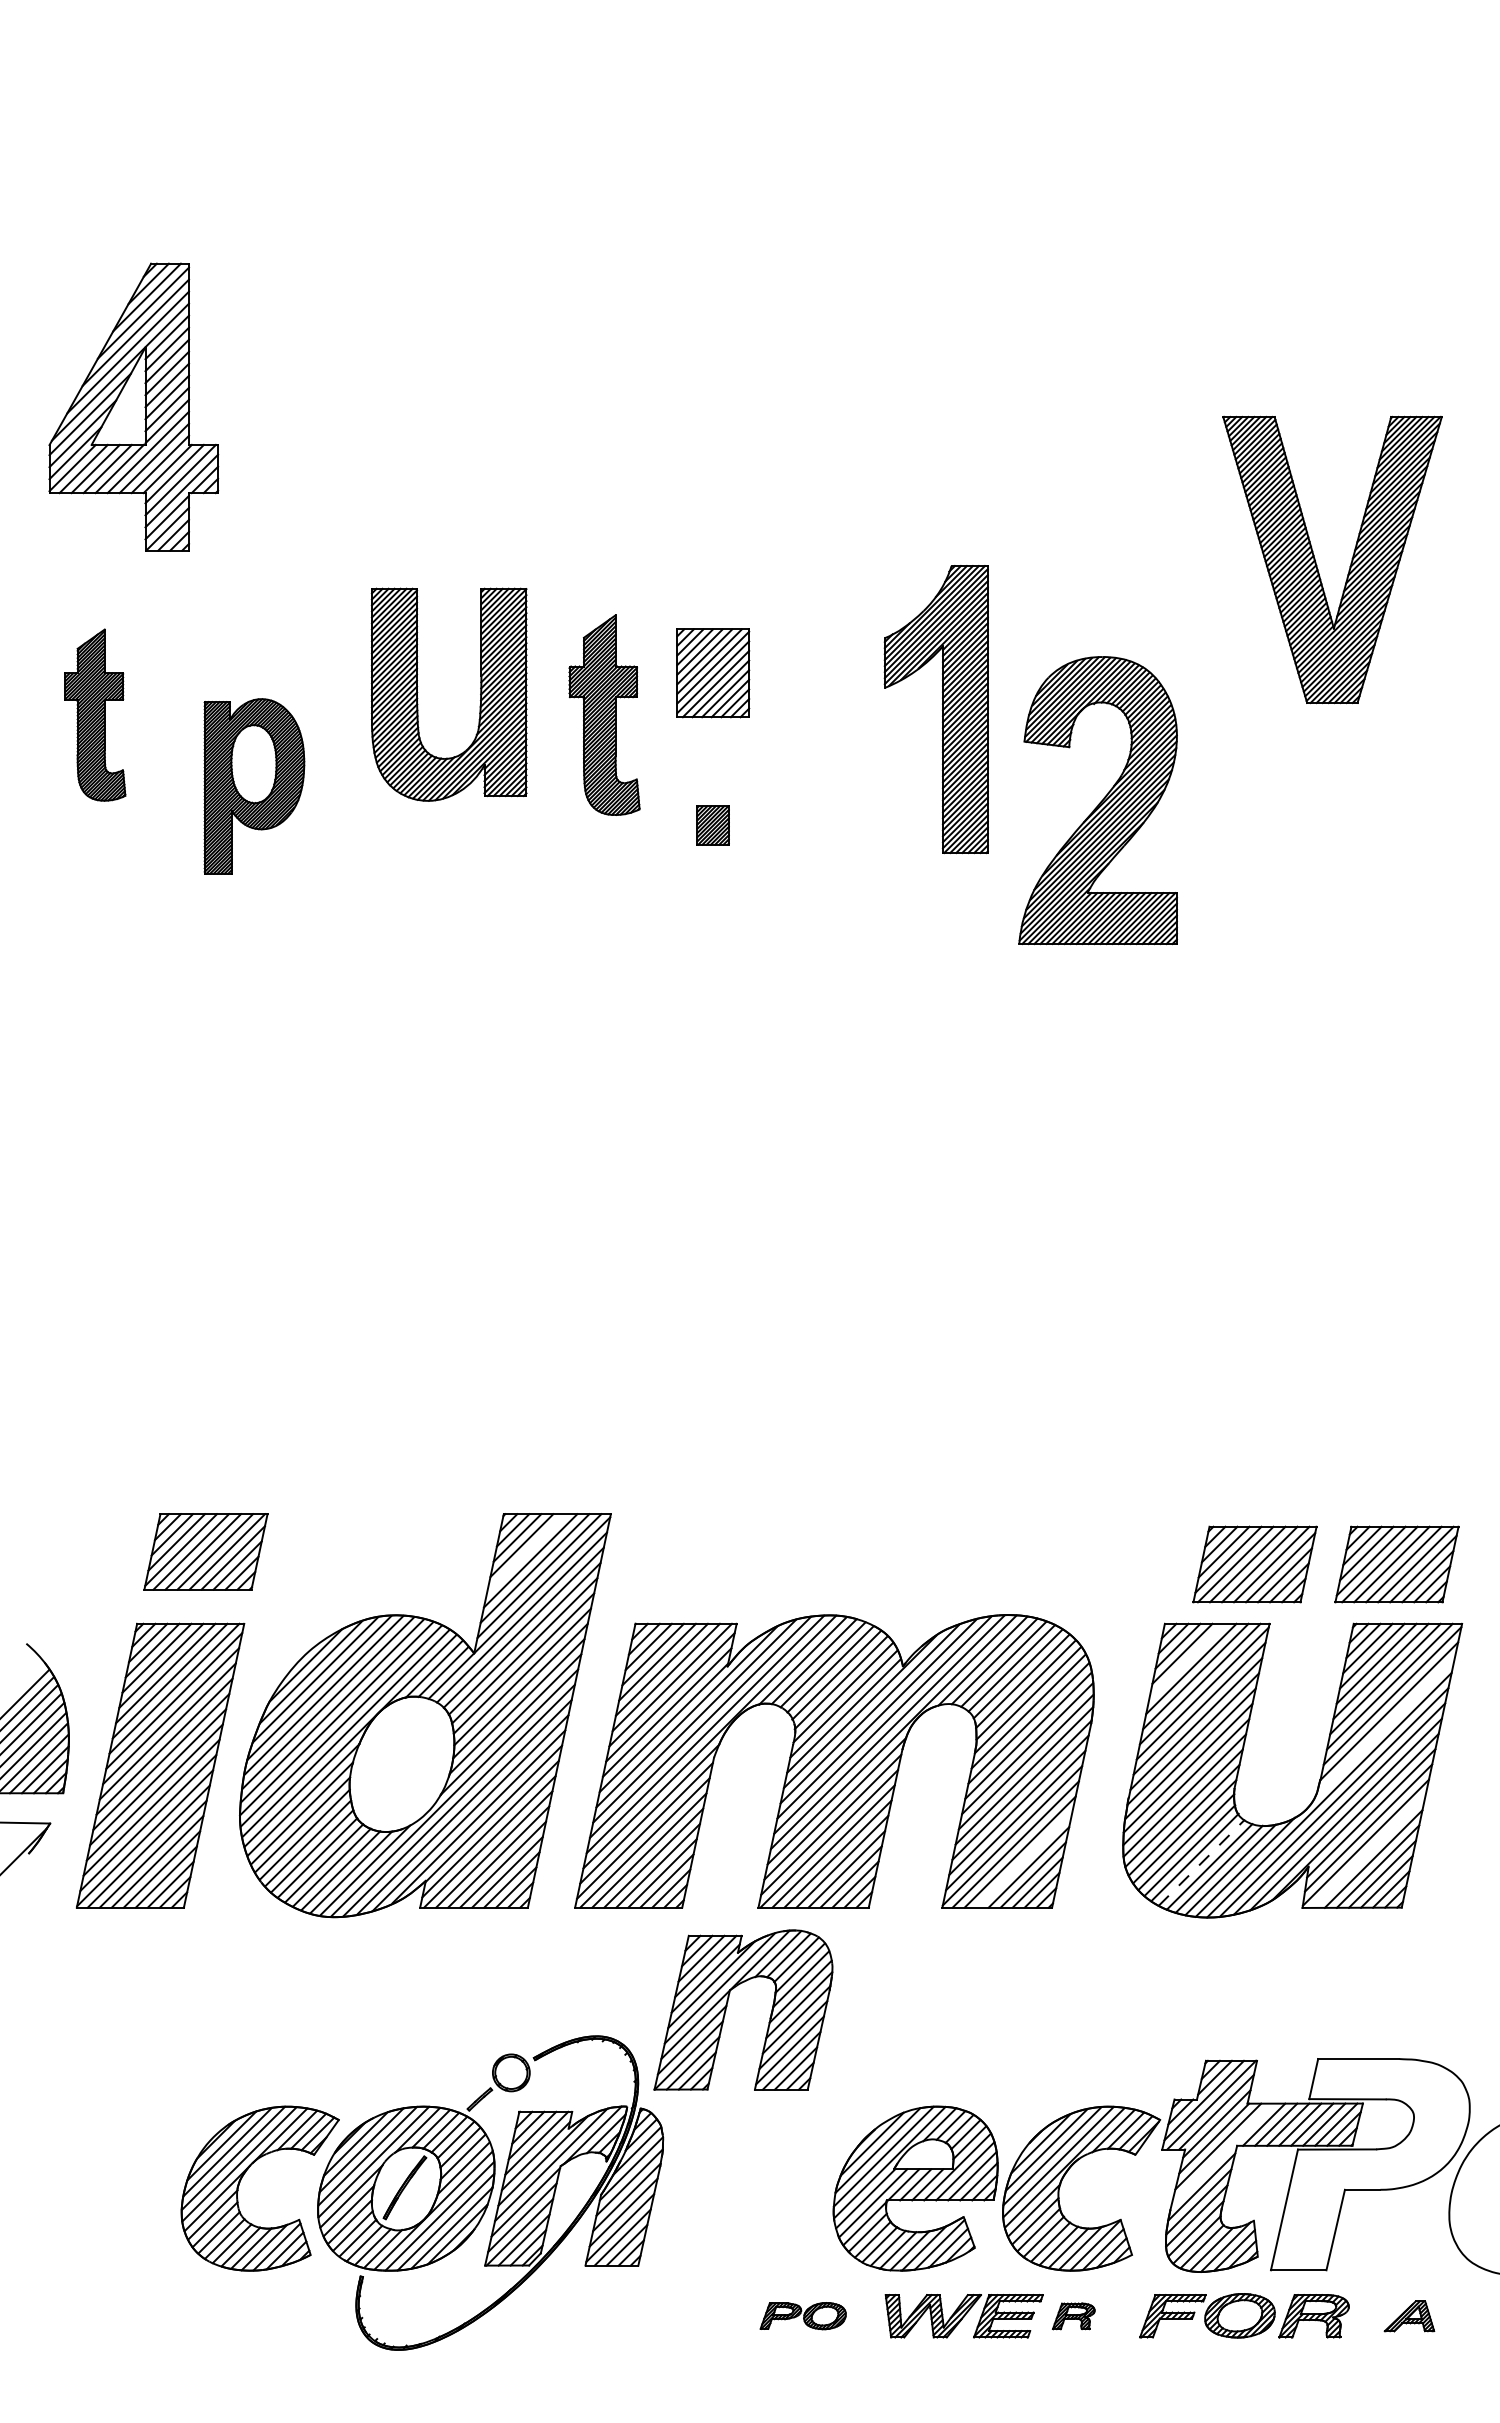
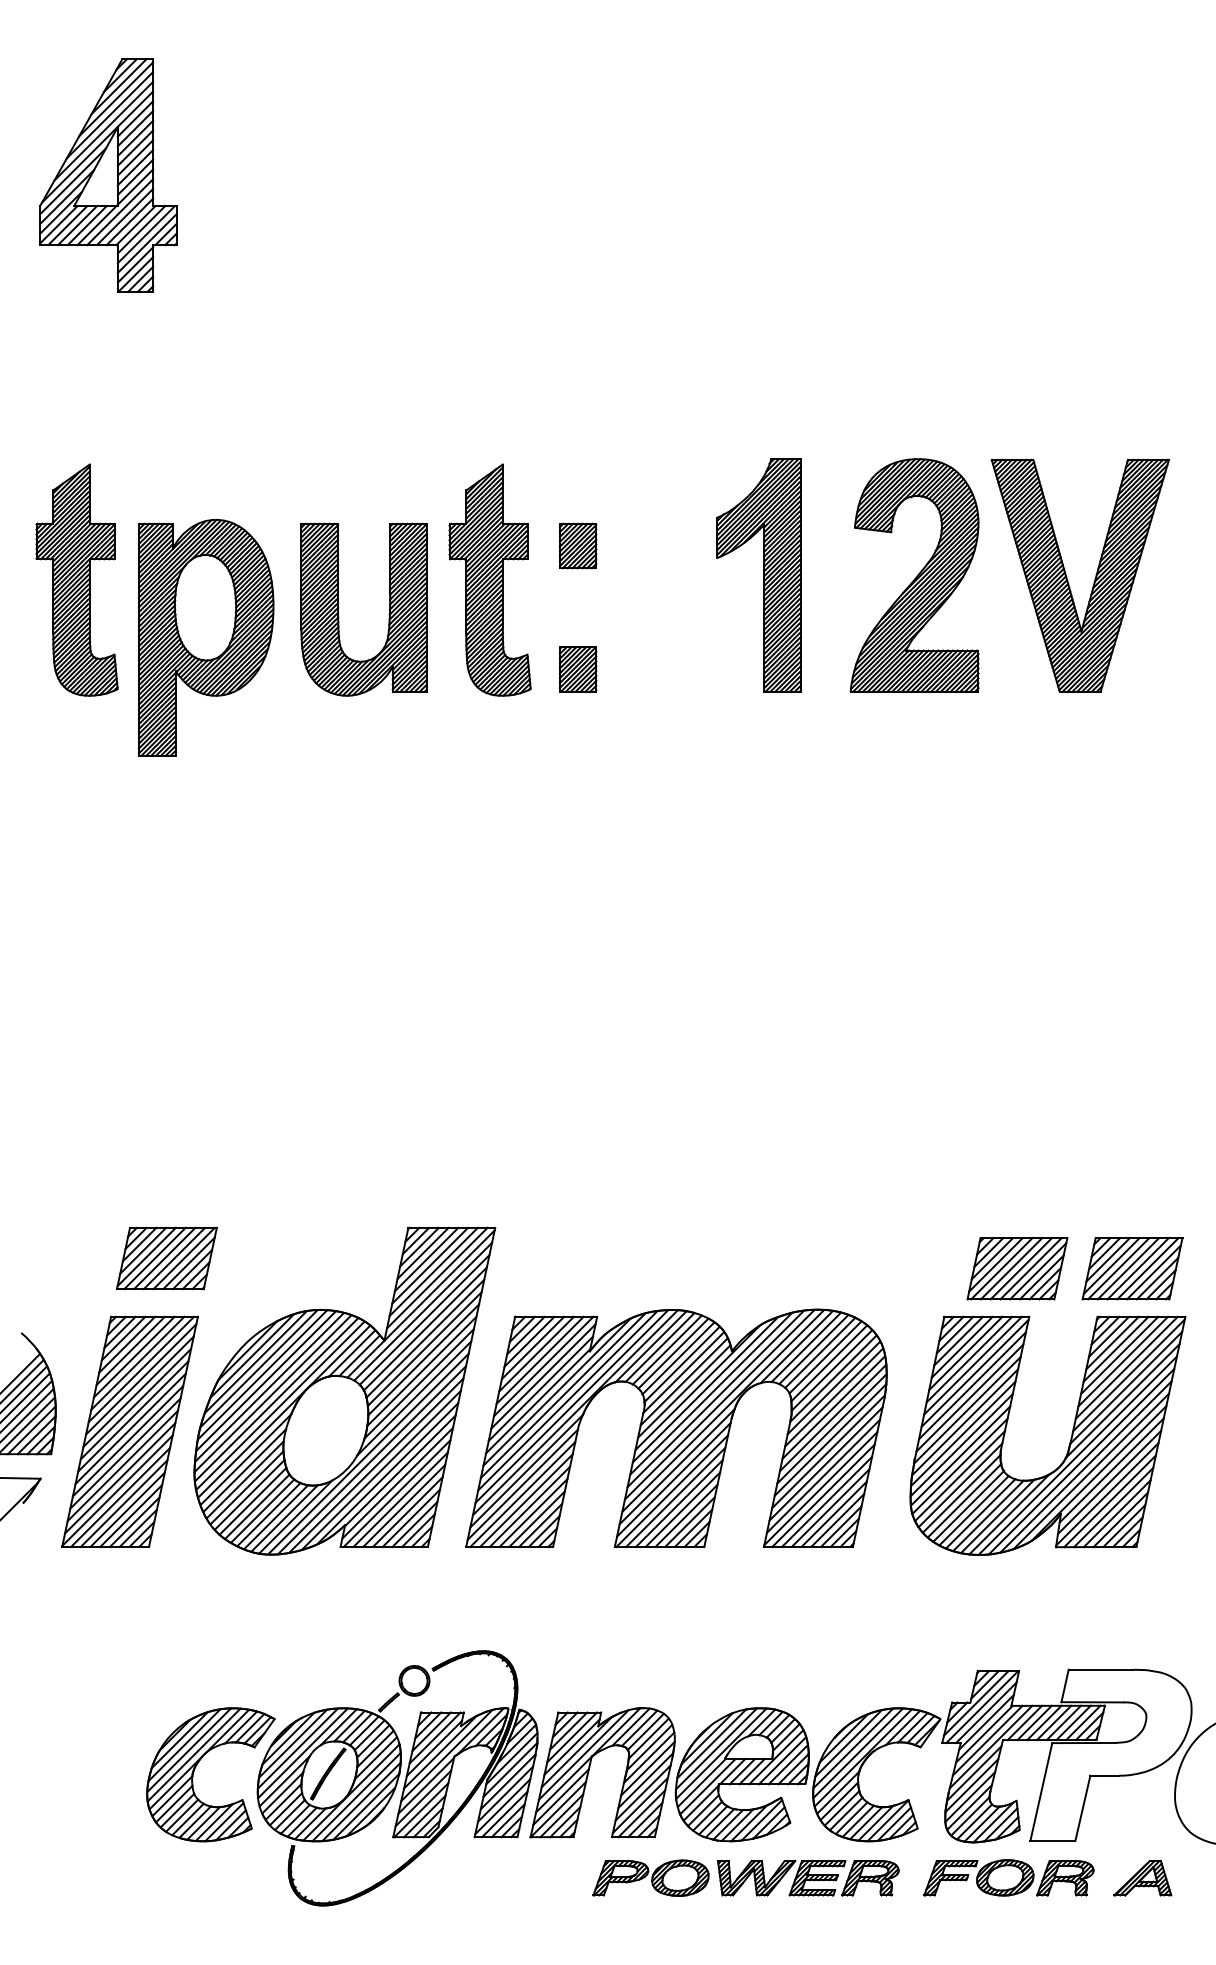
part: (133, 406) -> (108, 174), moved
part: (1317, 565) -> (1068, 580), moved
part: (712, 672) -> (577, 545), size x0.62
part: (418, 692) -> (339, 607), moved
part: (95, 714) -> (77, 579), size x1.67
part: (604, 714) -> (490, 579), size x1.43
part: (254, 786) -> (206, 637), size x1.67
part: (1097, 800) -> (914, 575), moved
part: (712, 825) -> (577, 669), size x1.43
line: (526, 1553) -> (426, 1259), added
line: (1186, 1661) -> (961, 1347), added
line: (1384, 1727) -> (1122, 1400), added
line: (1368, 1851) -> (1109, 1501), added
line: (1024, 1859) -> (830, 1507), added
line: (1201, 1863) -> (974, 1511), dashed -> solid
part: (727, 2006) -> (589, 1769), moved
line: (1222, 2154) -> (991, 1747), added
part: (803, 2315) -> (651, 1877), size x1.67
part: (1073, 2316) -> (870, 1878), size x1.67
part: (1409, 2316) -> (1142, 1878), size x1.43

